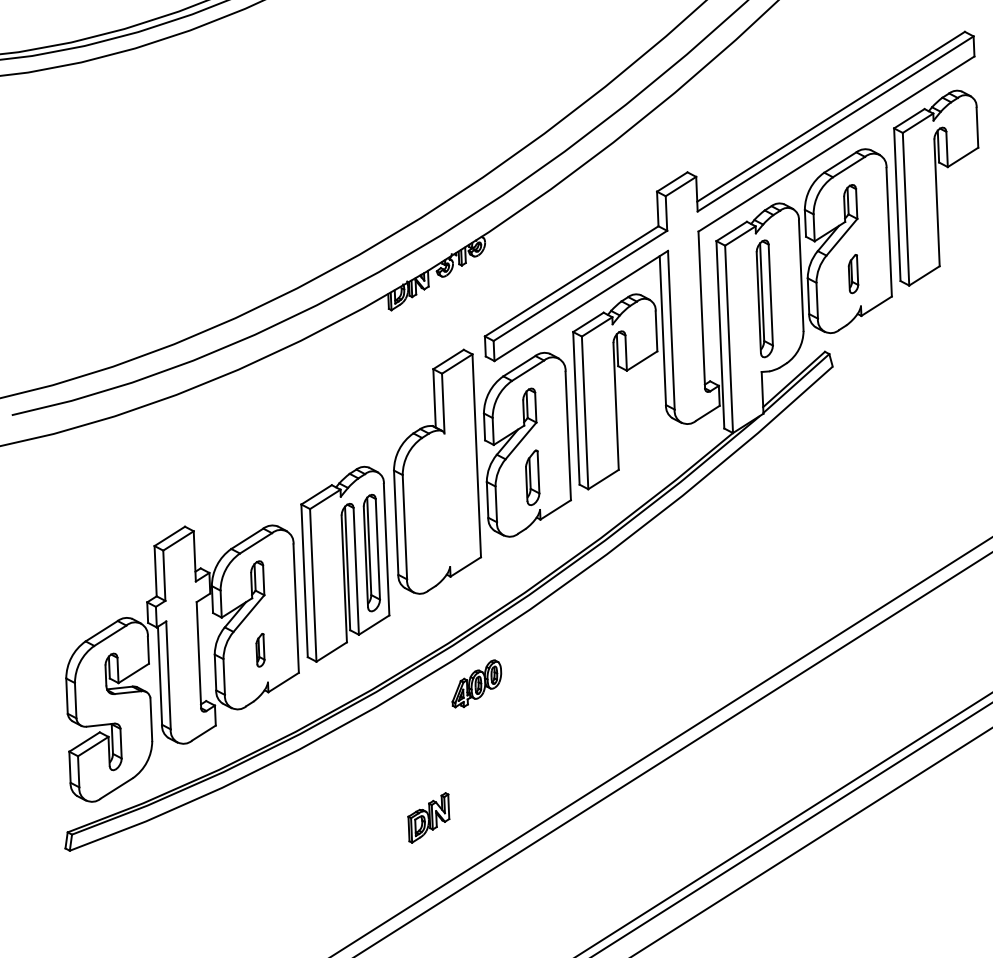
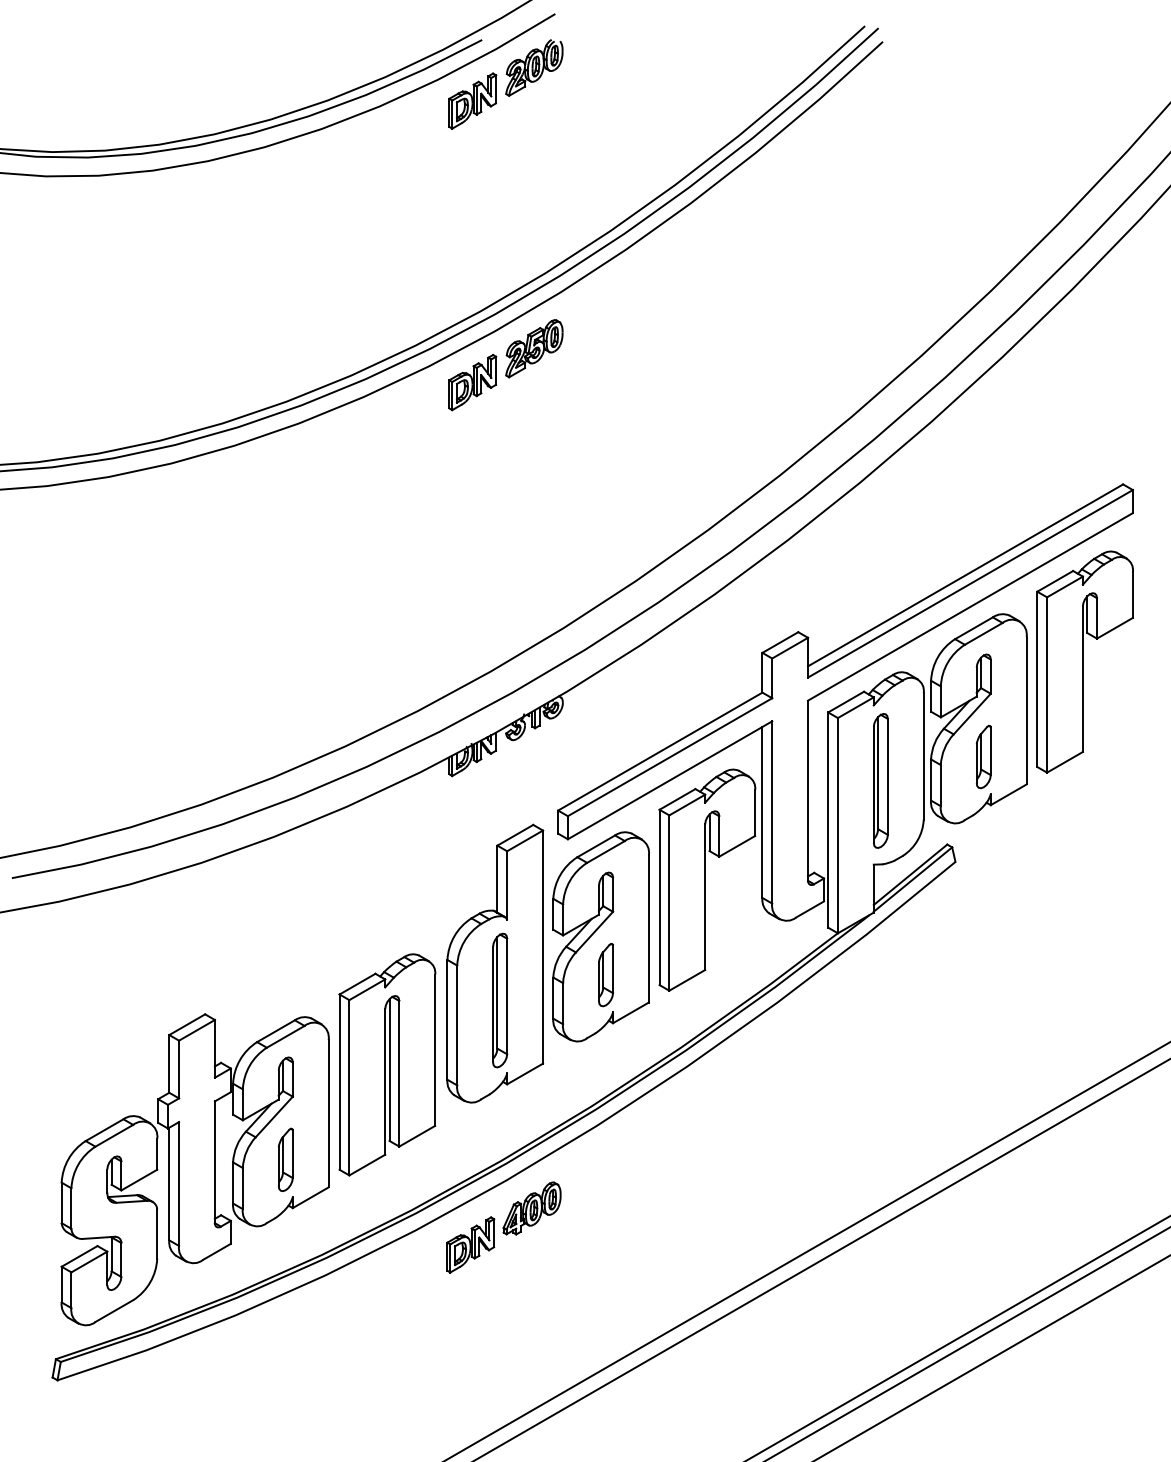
part: (853, 273) -> (983, 756), size x1.43
part: (372, 553) -> (500, 1000), moved
part: (260, 650) -> (285, 1159), size x1.67
part: (428, 817) -> (470, 1244), moved

